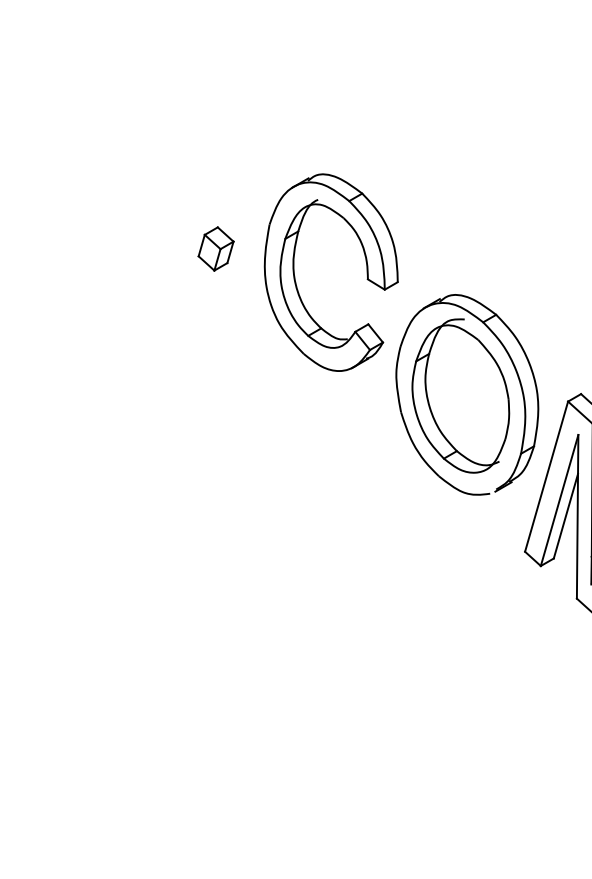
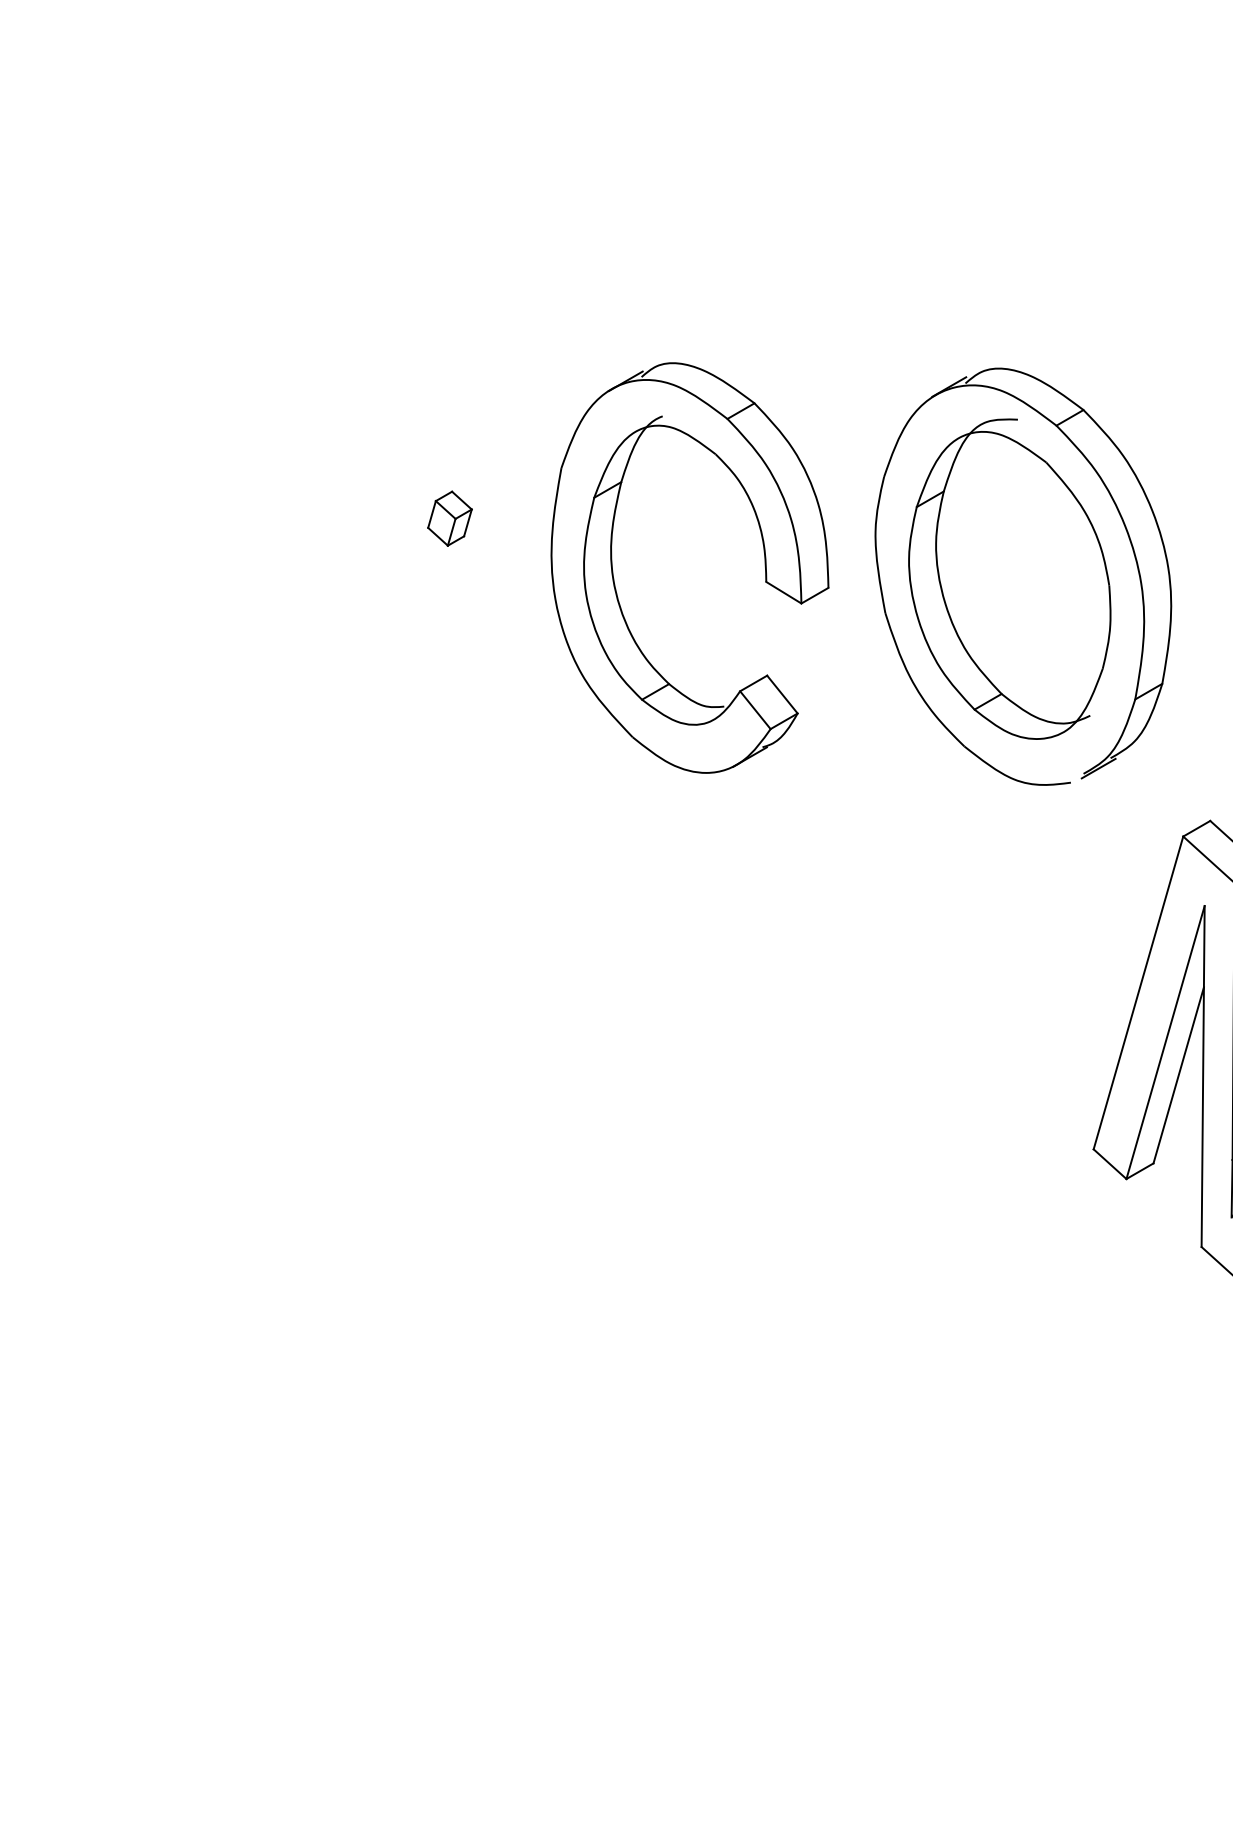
part: (215, 248) -> (448, 517), size x0.6
part: (467, 394) -> (1023, 575), moved

